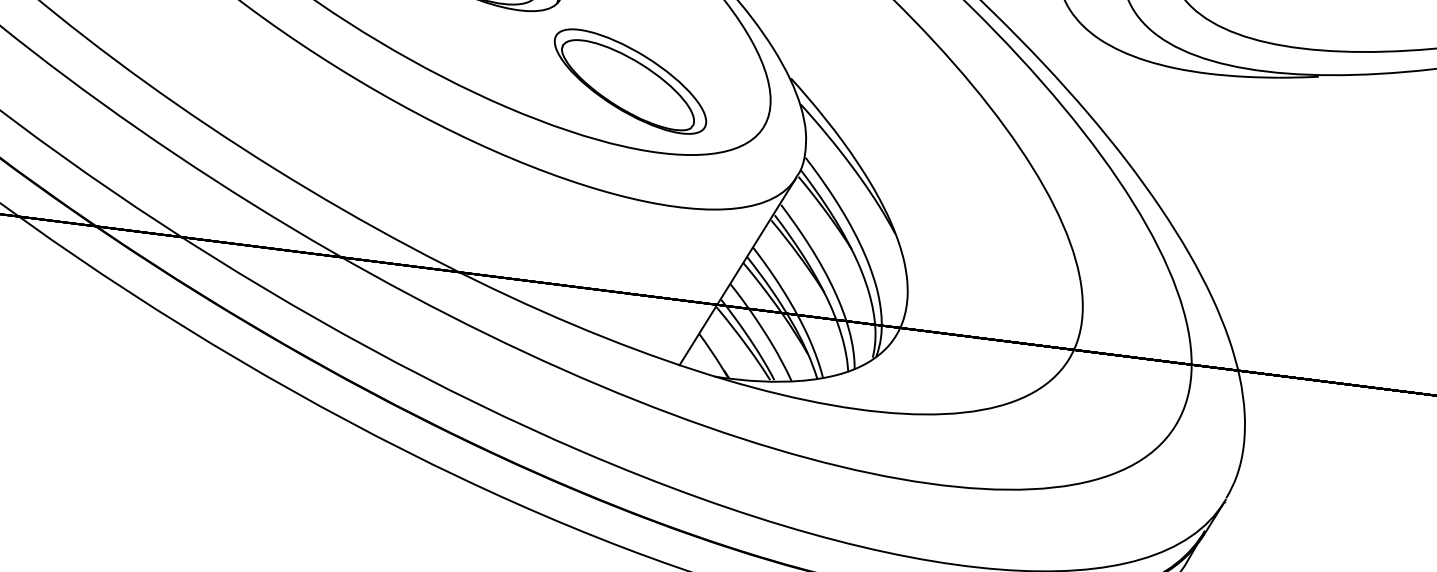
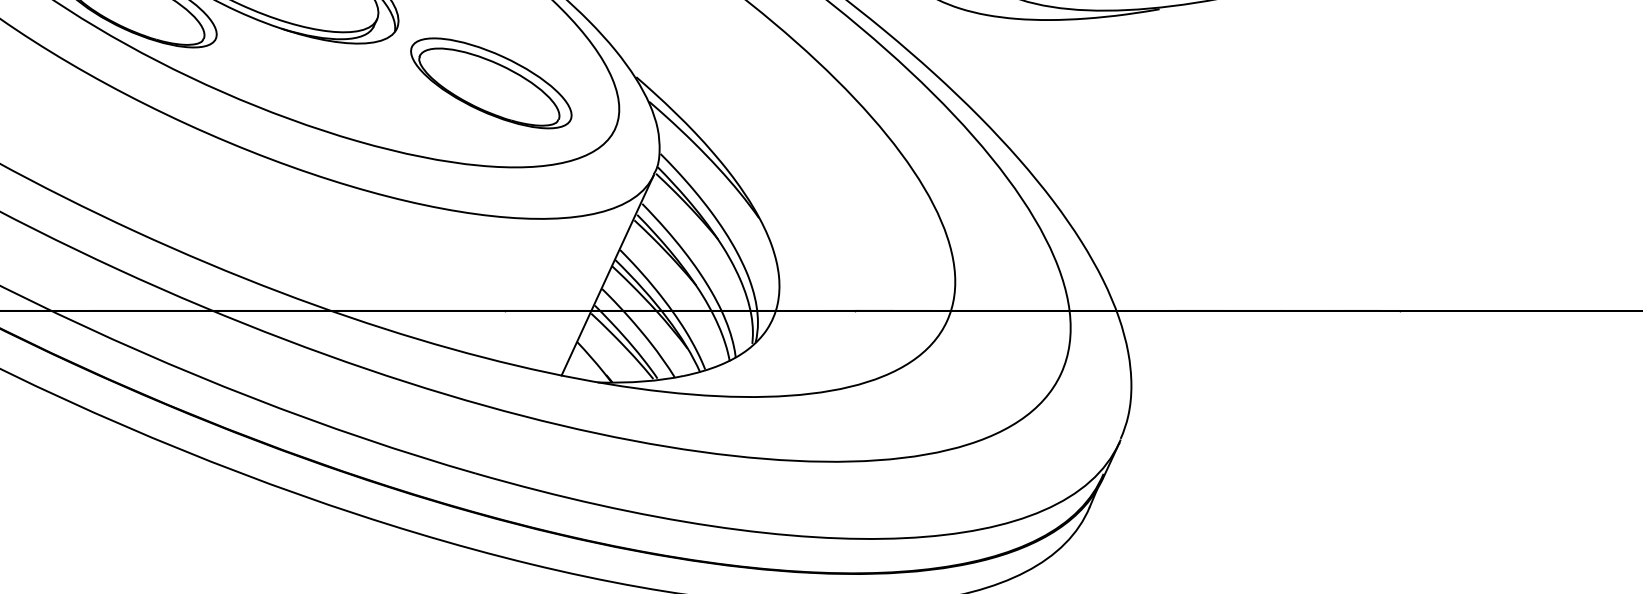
part: (630, 81) -> (491, 83), moved

